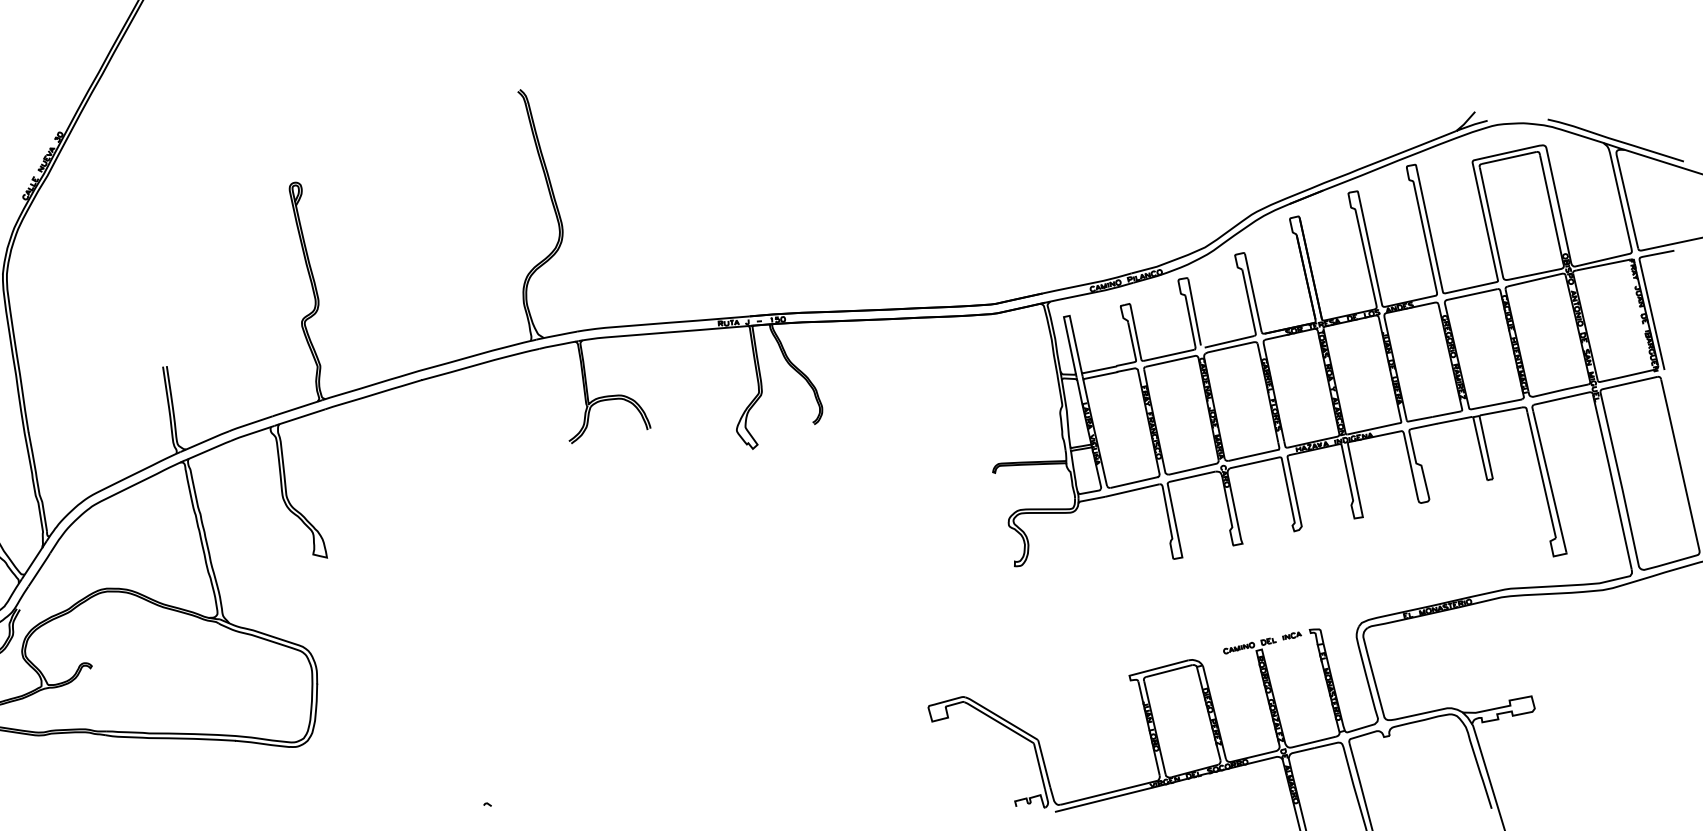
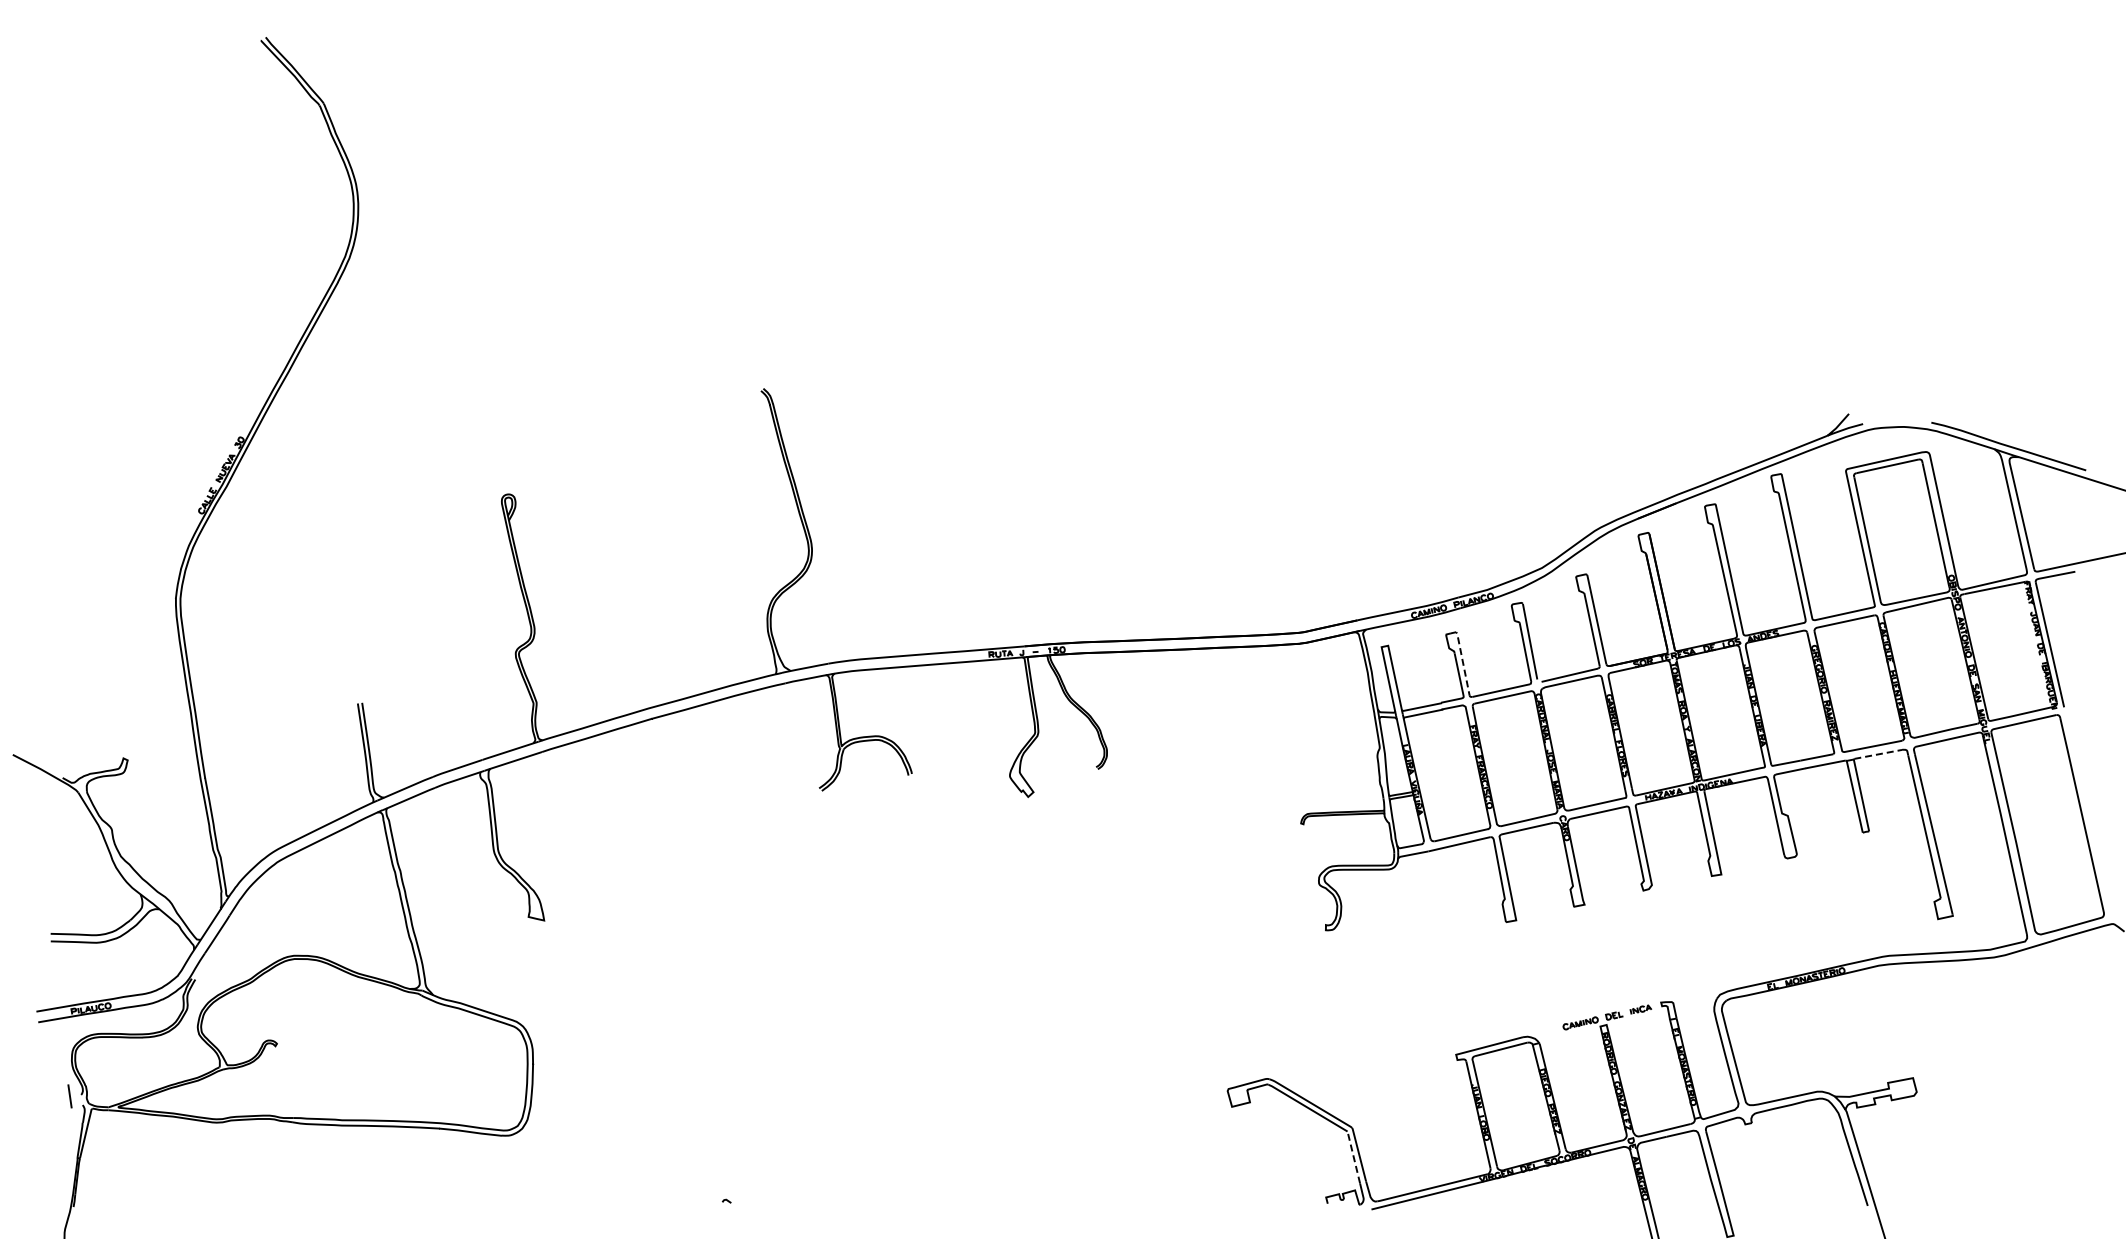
line: (1135, 327) -> (1462, 659), solid -> dashed
line: (1501, 411) -> (1878, 754), solid -> dashed
line: (1039, 765) -> (1353, 1156), solid -> dashed

